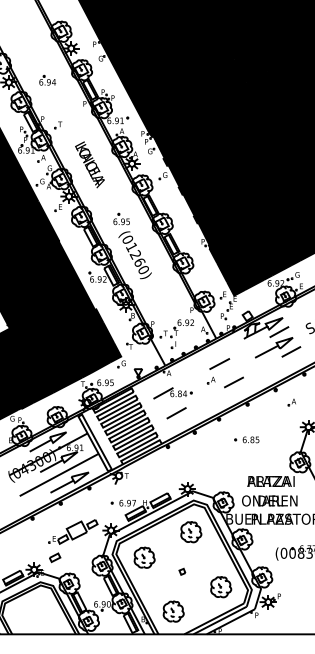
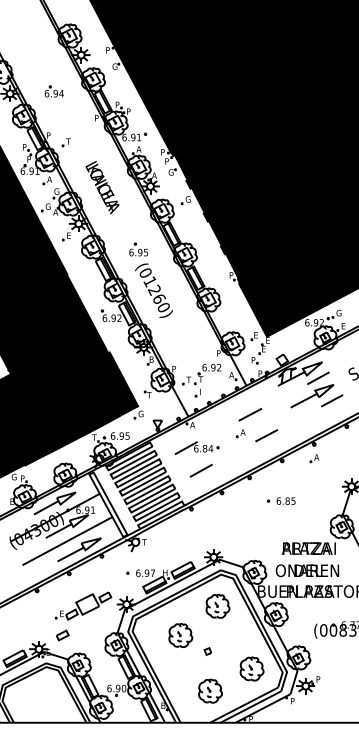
part: (291, 402) -> (313, 458), moved
part: (144, 557) -> (180, 635), moved
part: (173, 611) -> (210, 691), moved

